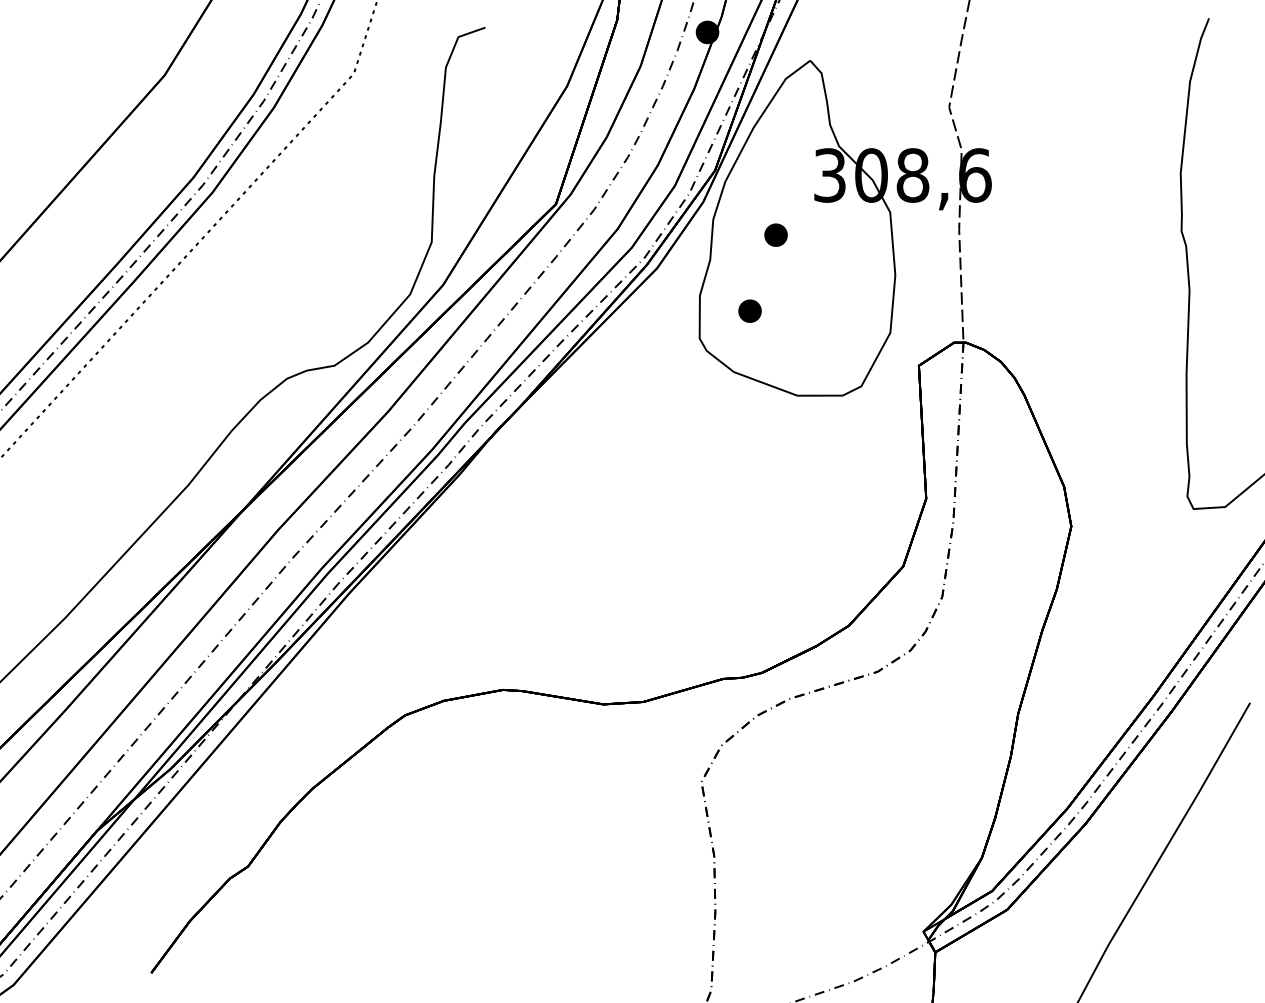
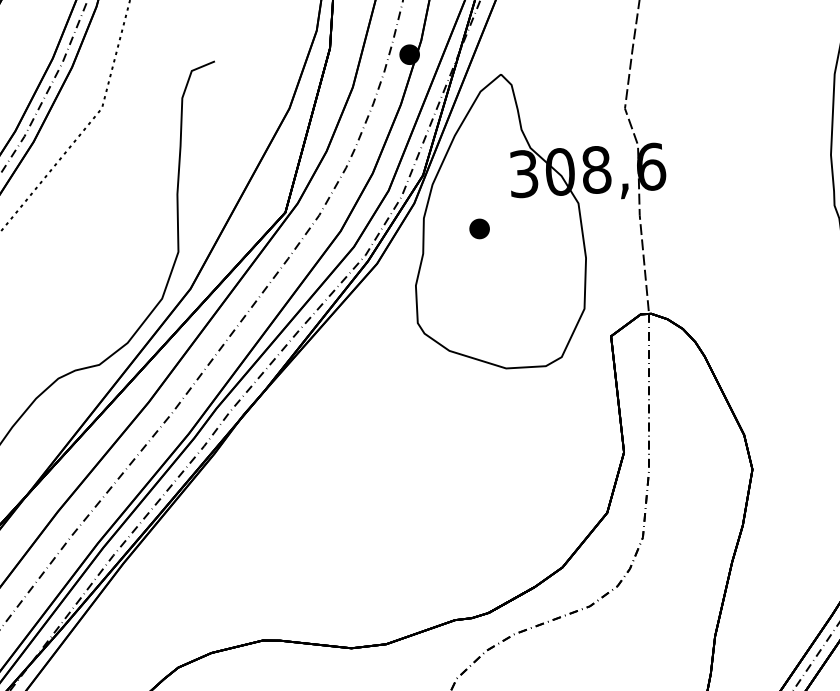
part: (749, 310) -> (460, 296), removed

